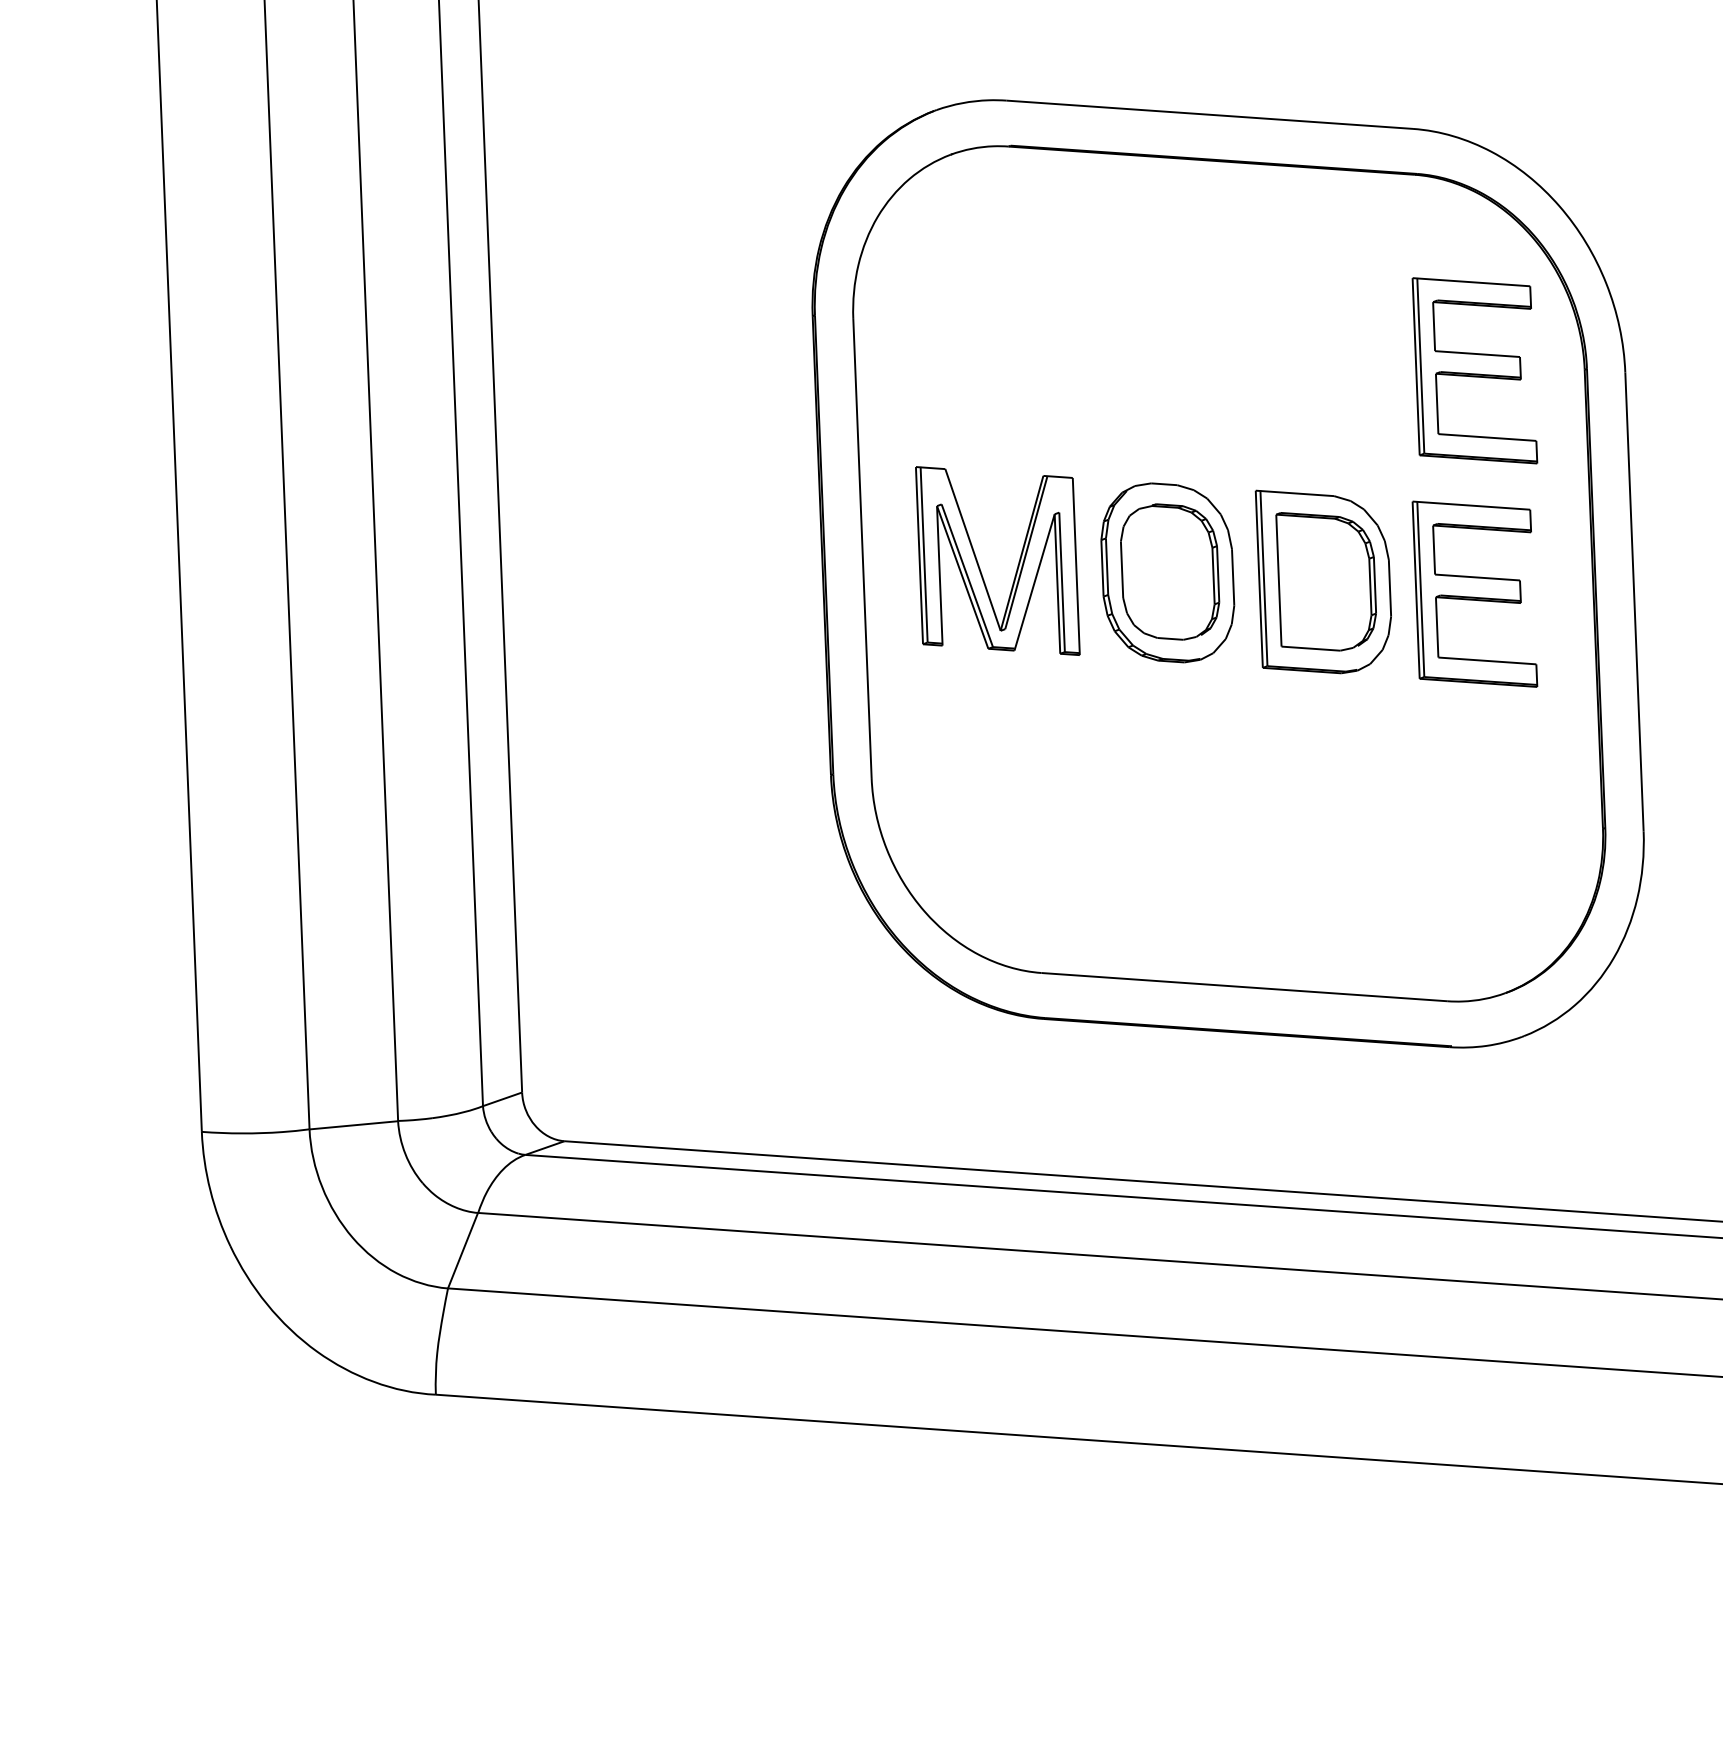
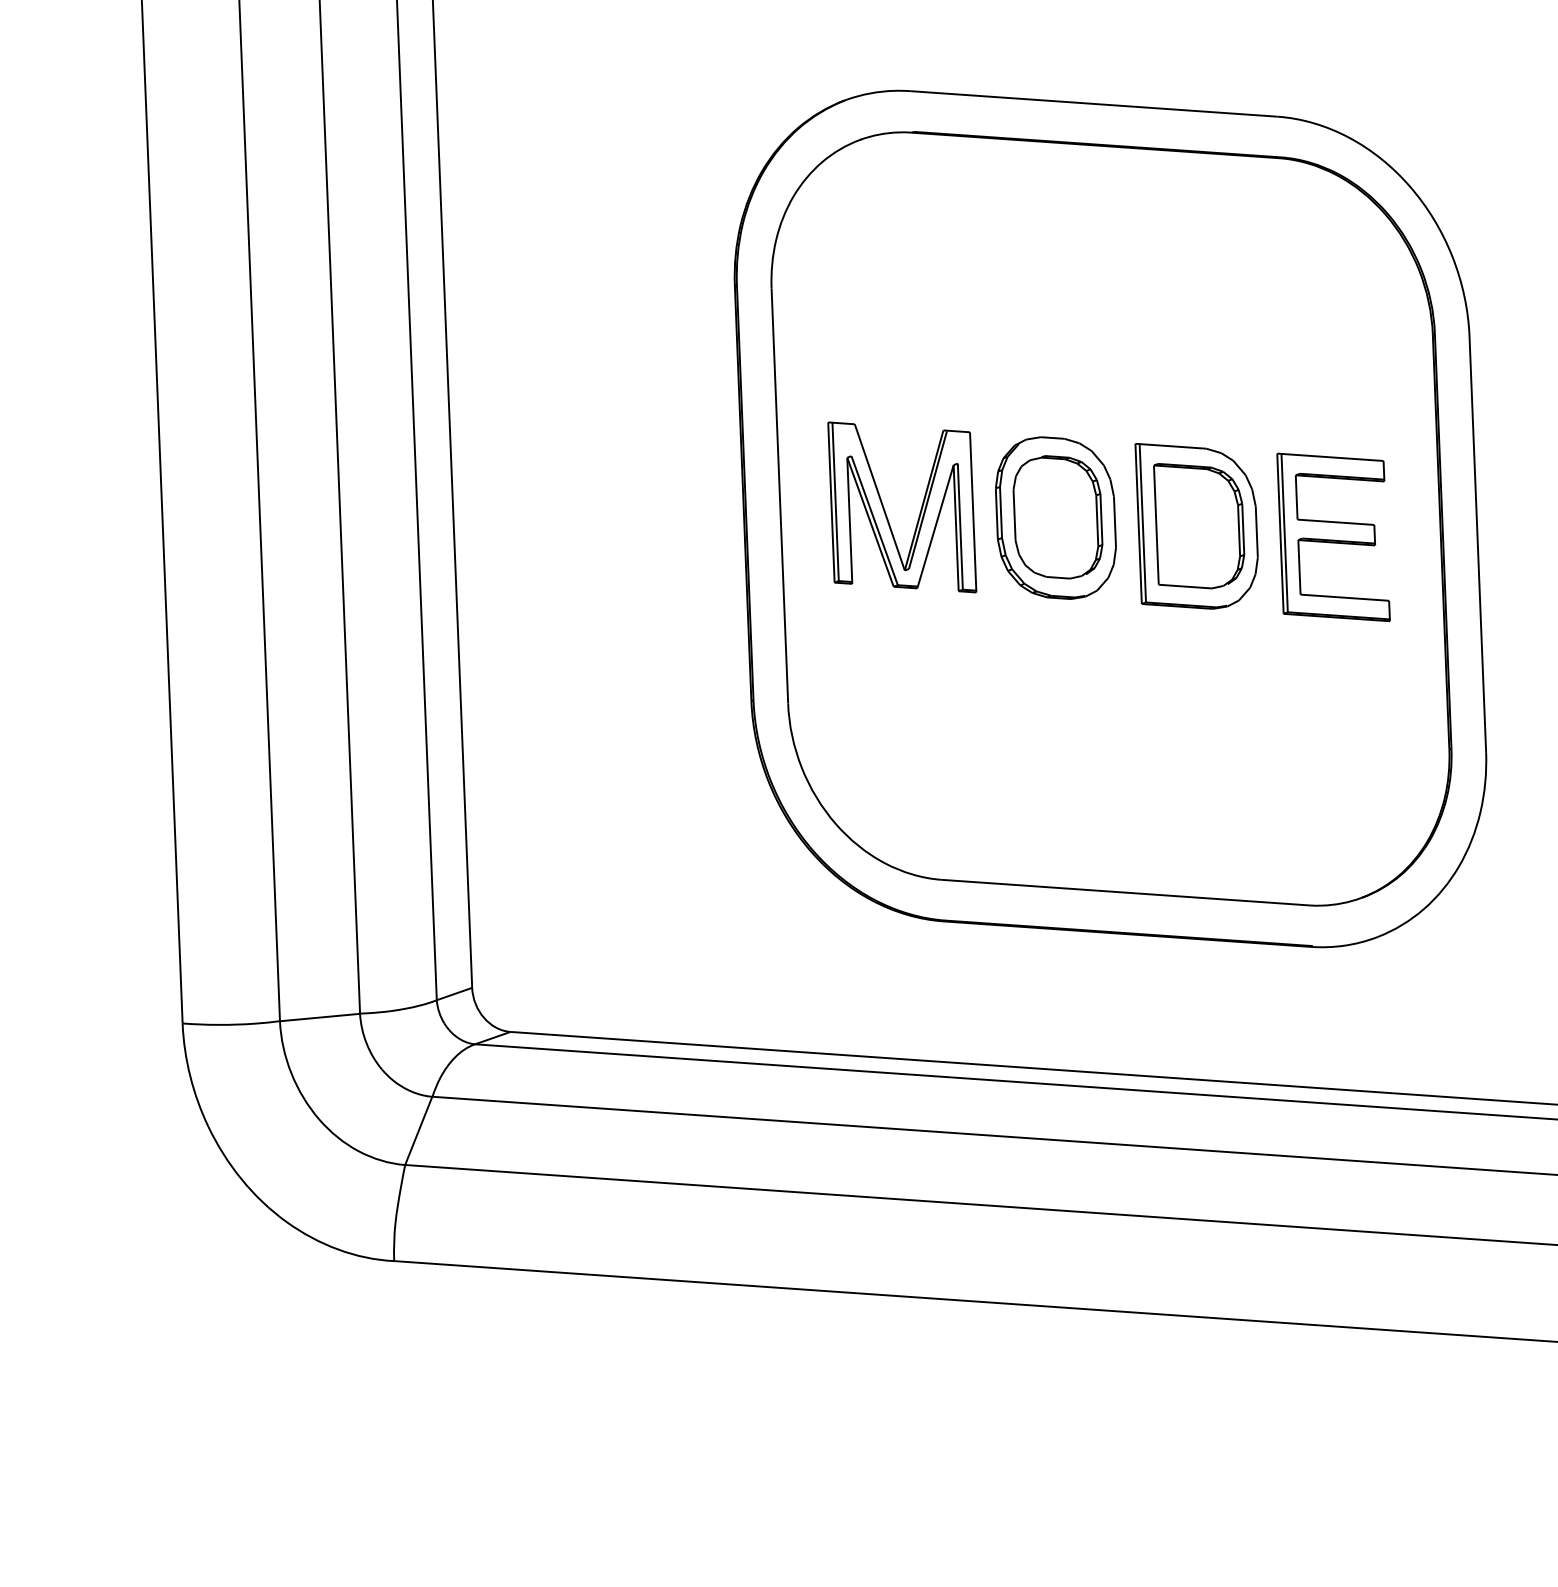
part: (1474, 370) -> (1333, 335), removed

